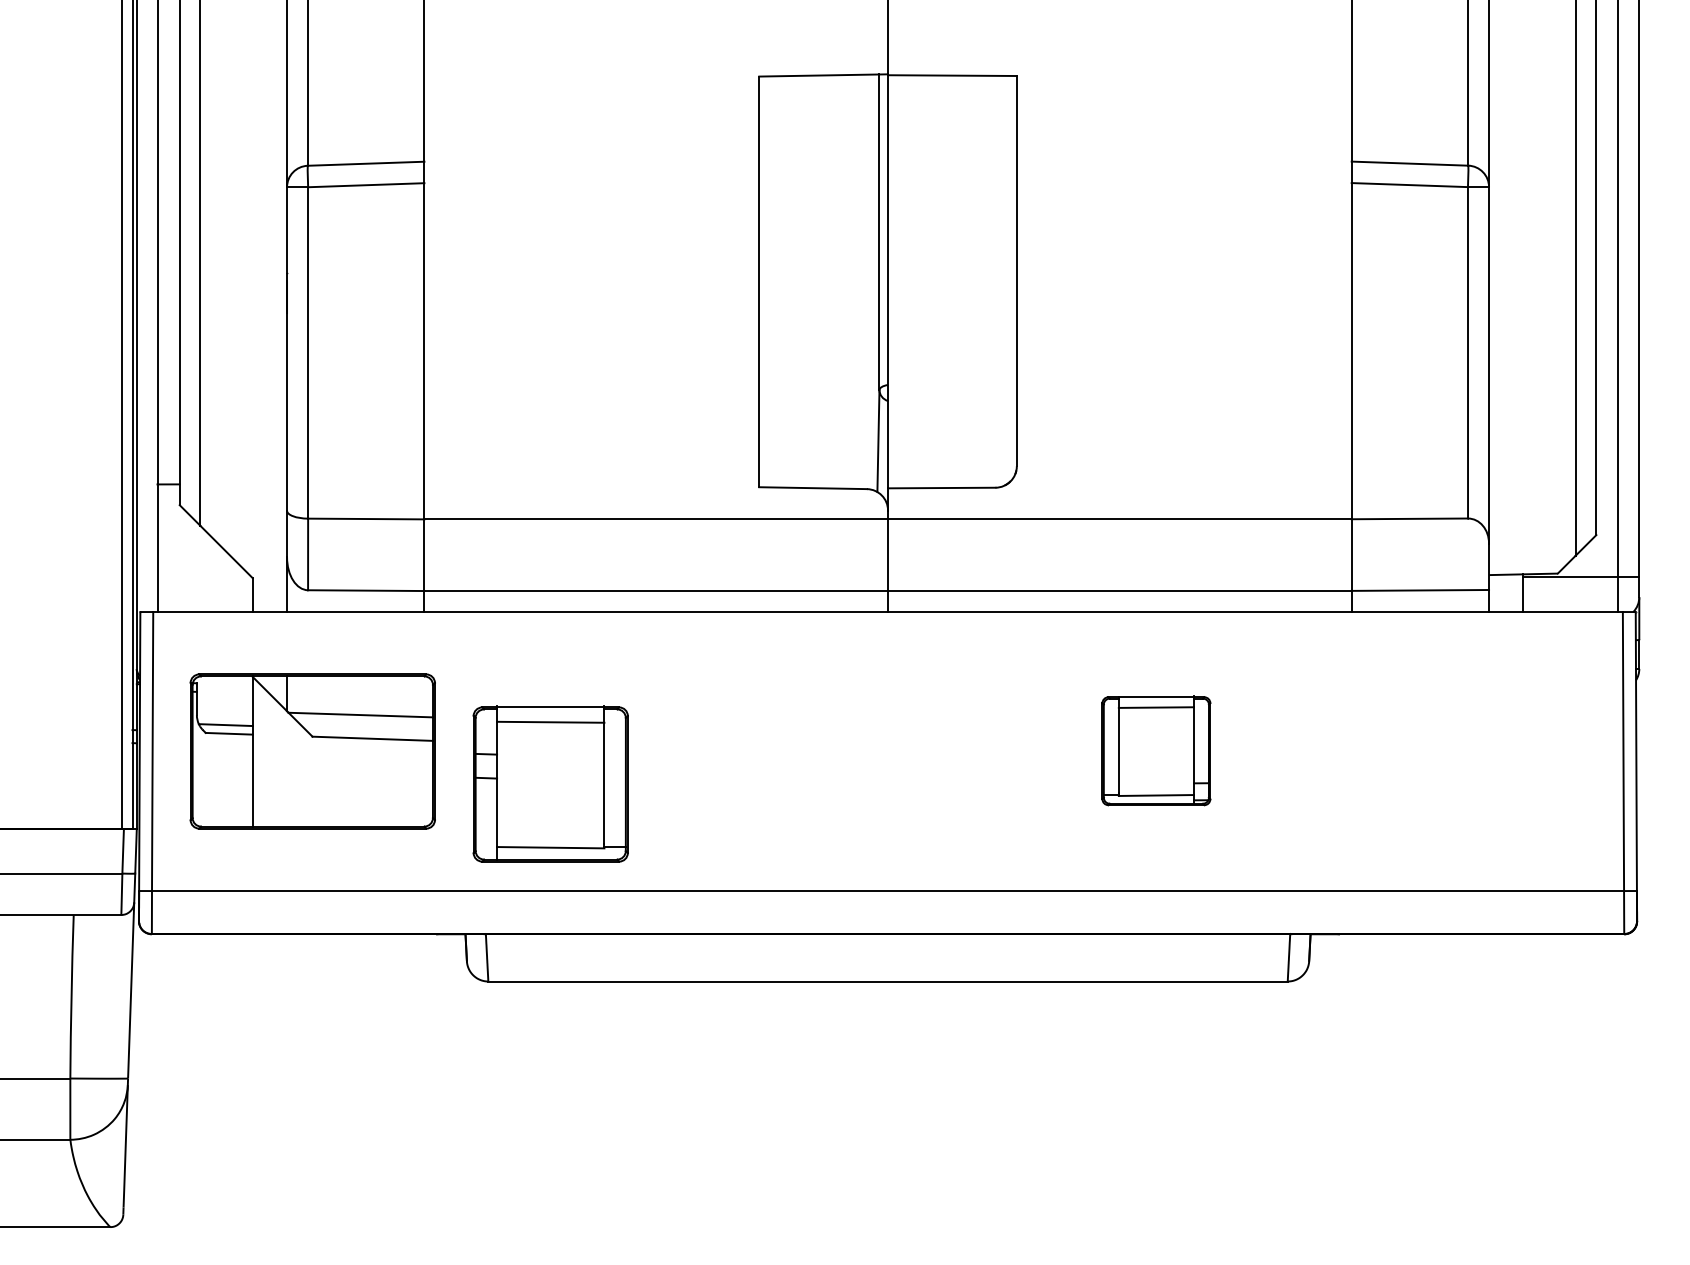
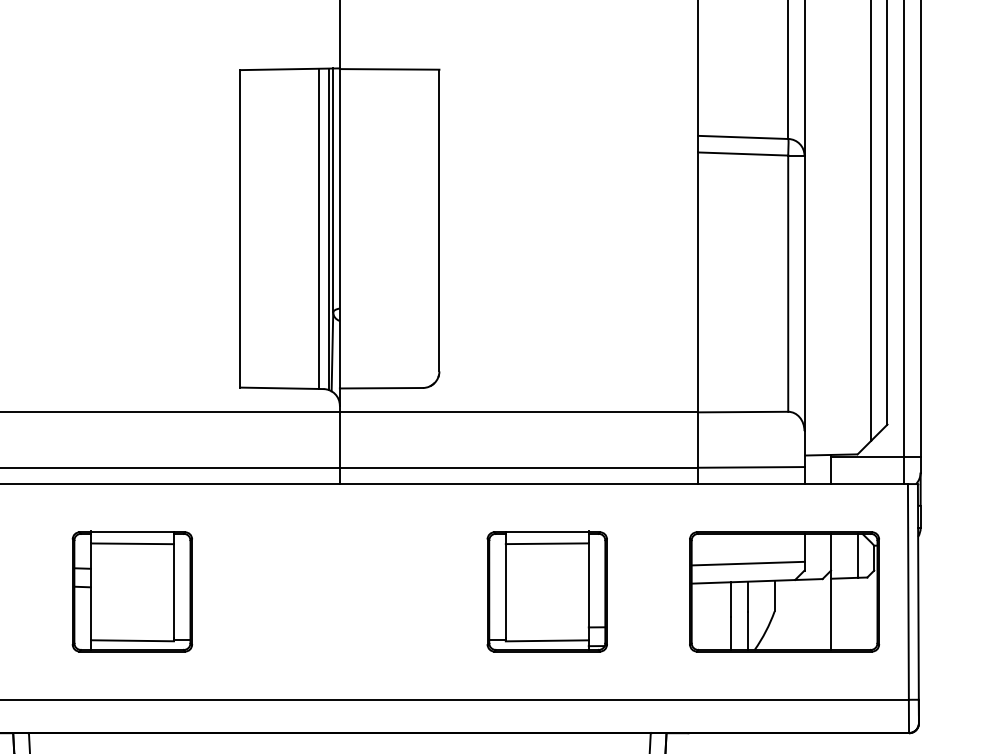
line: (861, 281) -> (319, 228), added
line: (874, 282) -> (329, 229), added
part: (1156, 750) -> (547, 591), size x1.43
part: (1463, 751) -> (784, 591), added
part: (550, 783) -> (132, 591), moved

